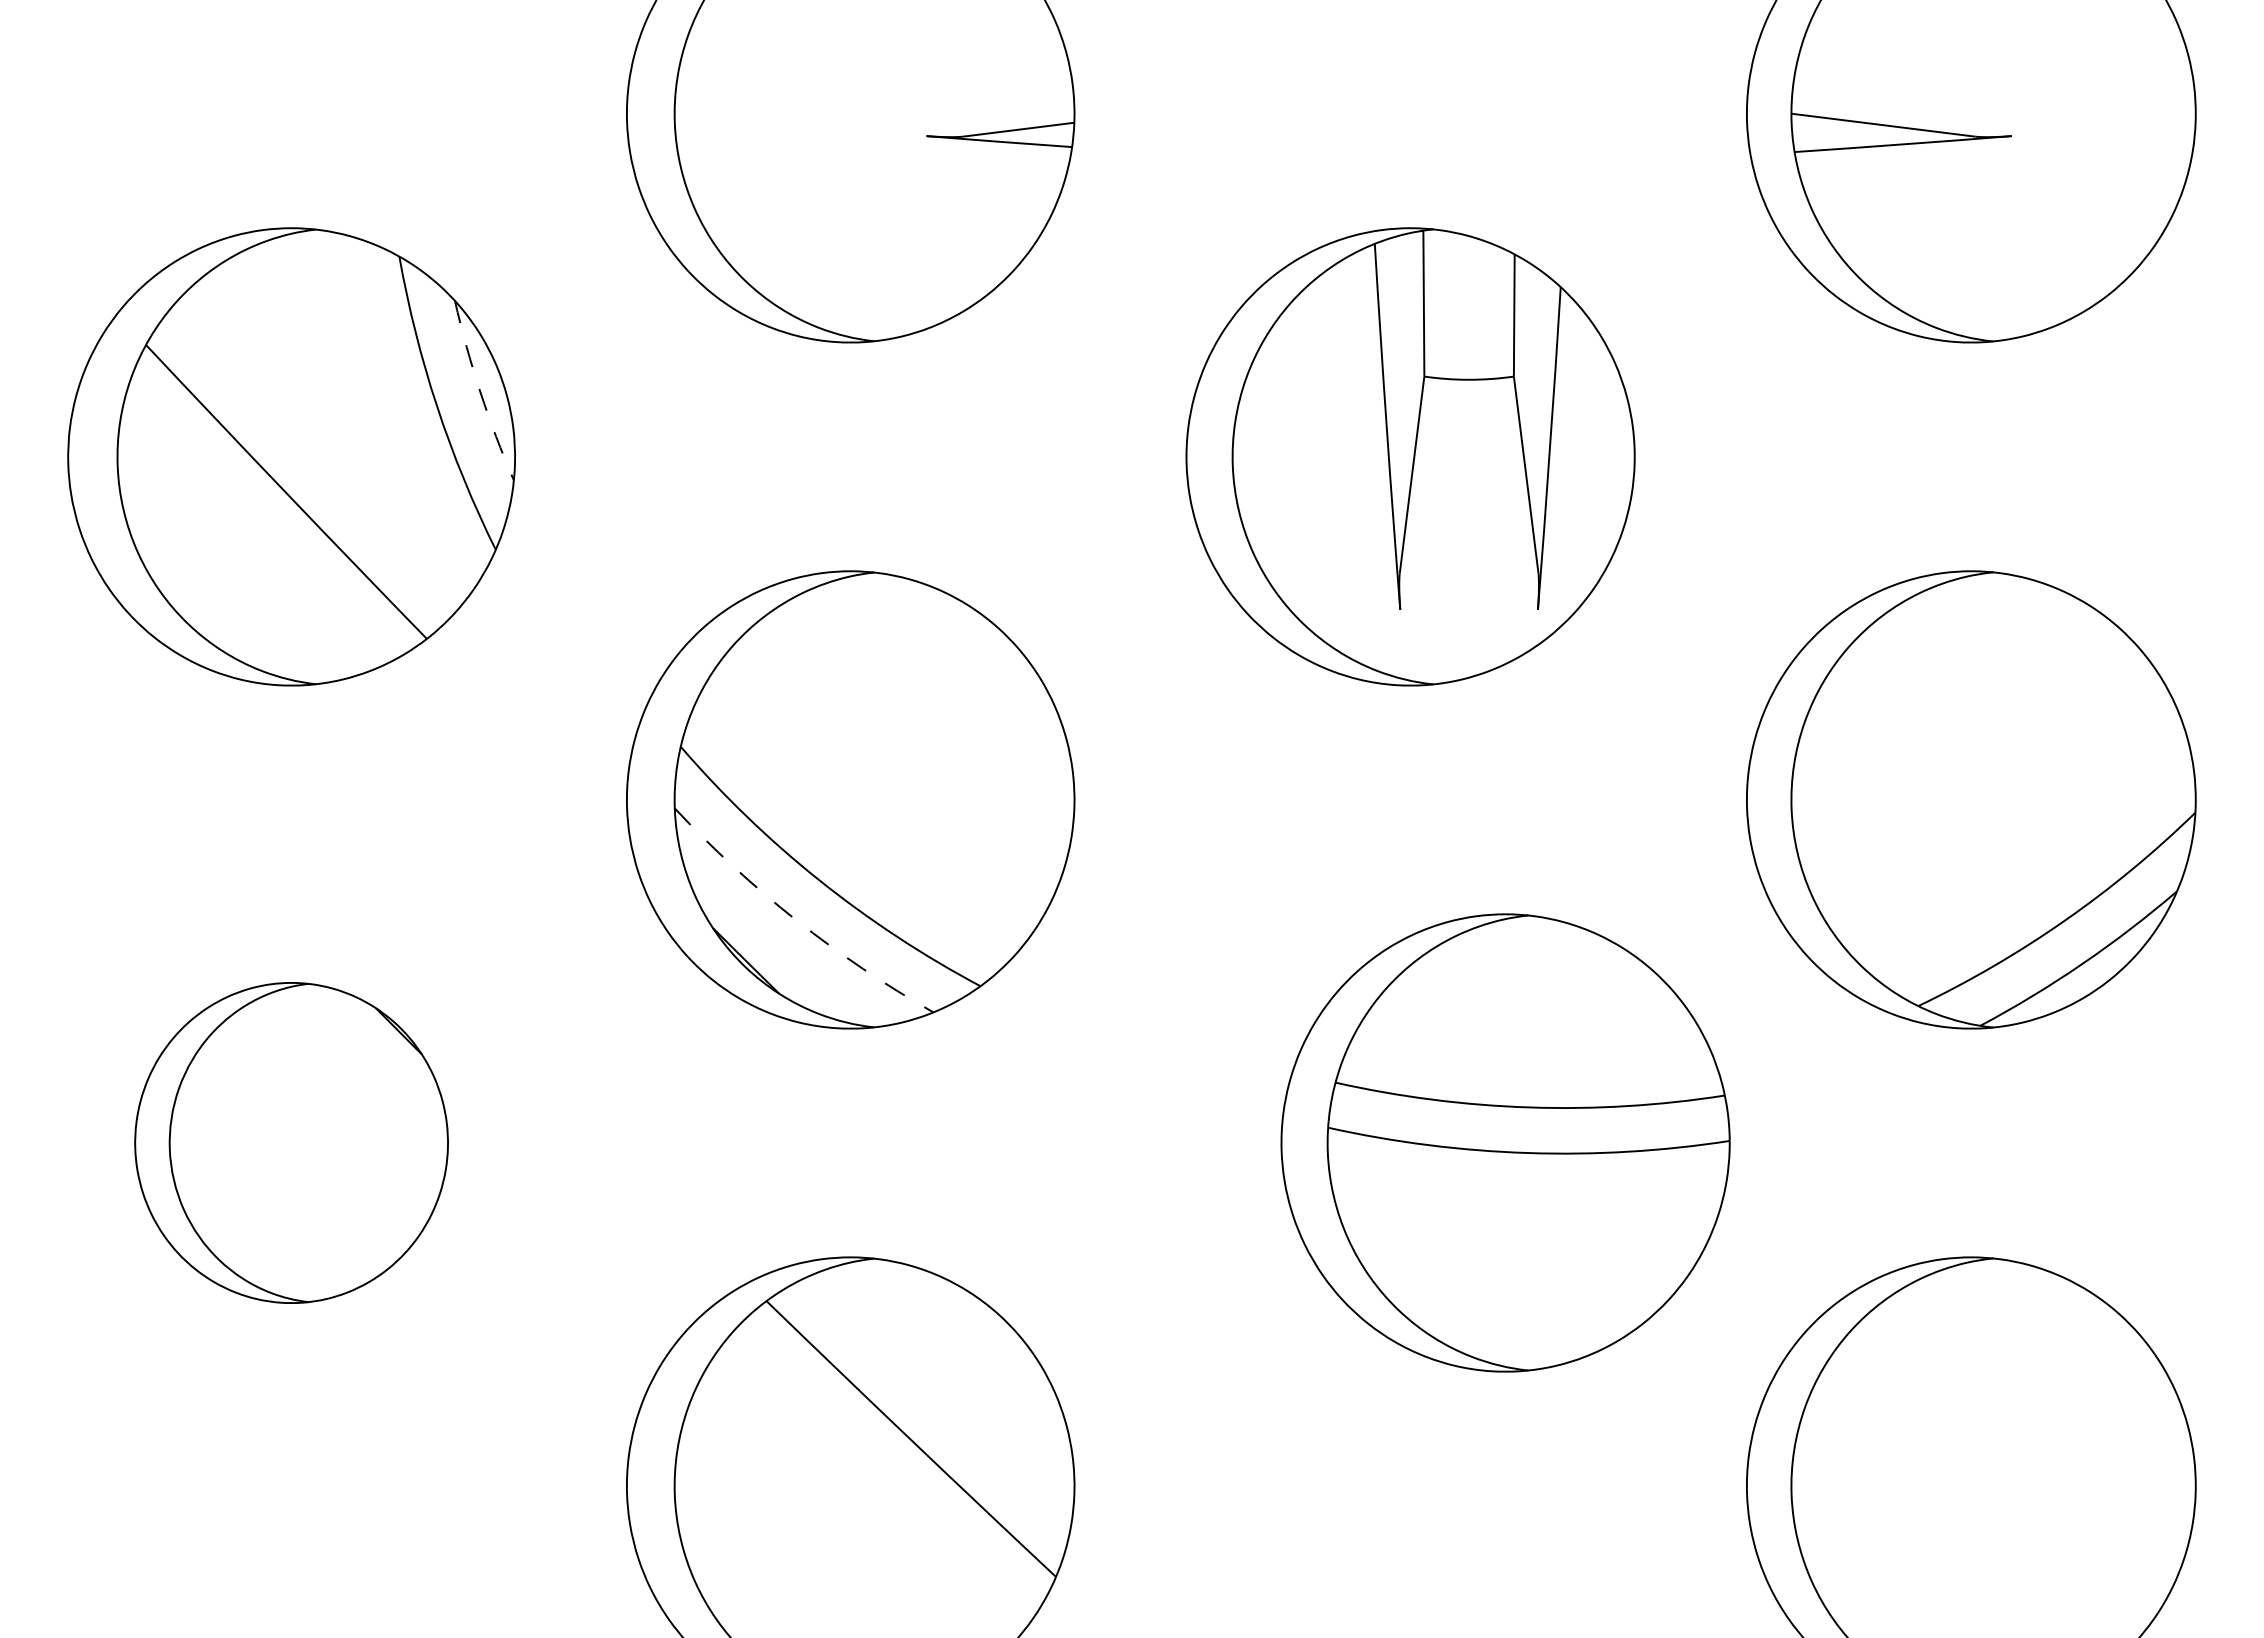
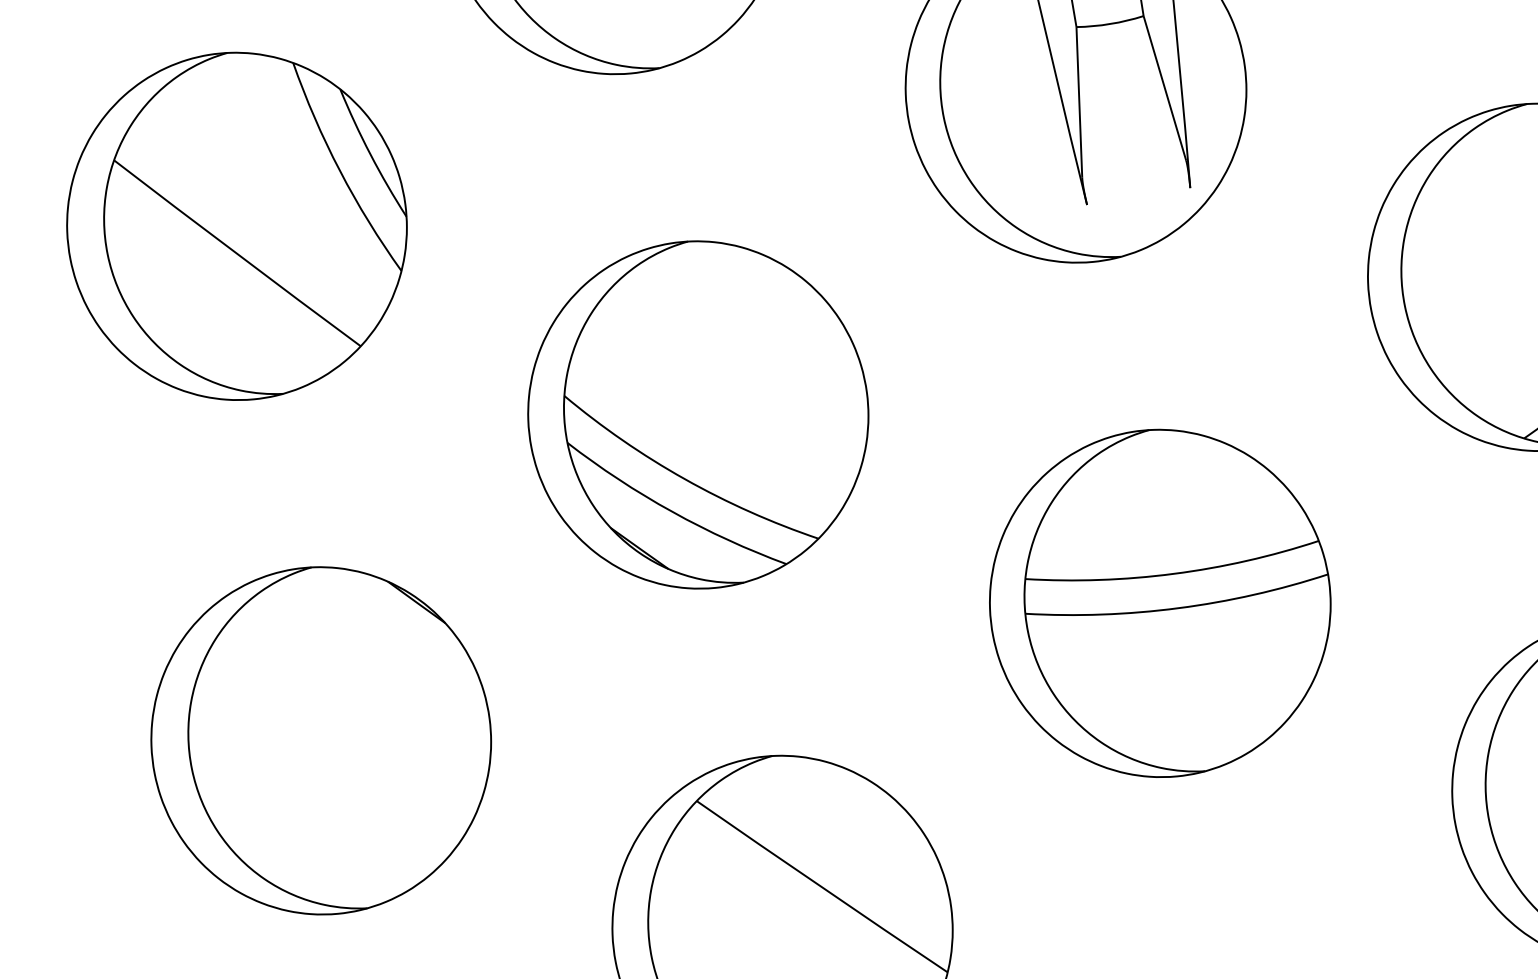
arc: (480, 391) -> (370, 154), dashed -> solid
arc: (796, 920) -> (672, 512), dashed -> solid
part: (291, 1142) -> (321, 740), size x1.43
part: (1505, 1142) -> (1160, 603), moved

